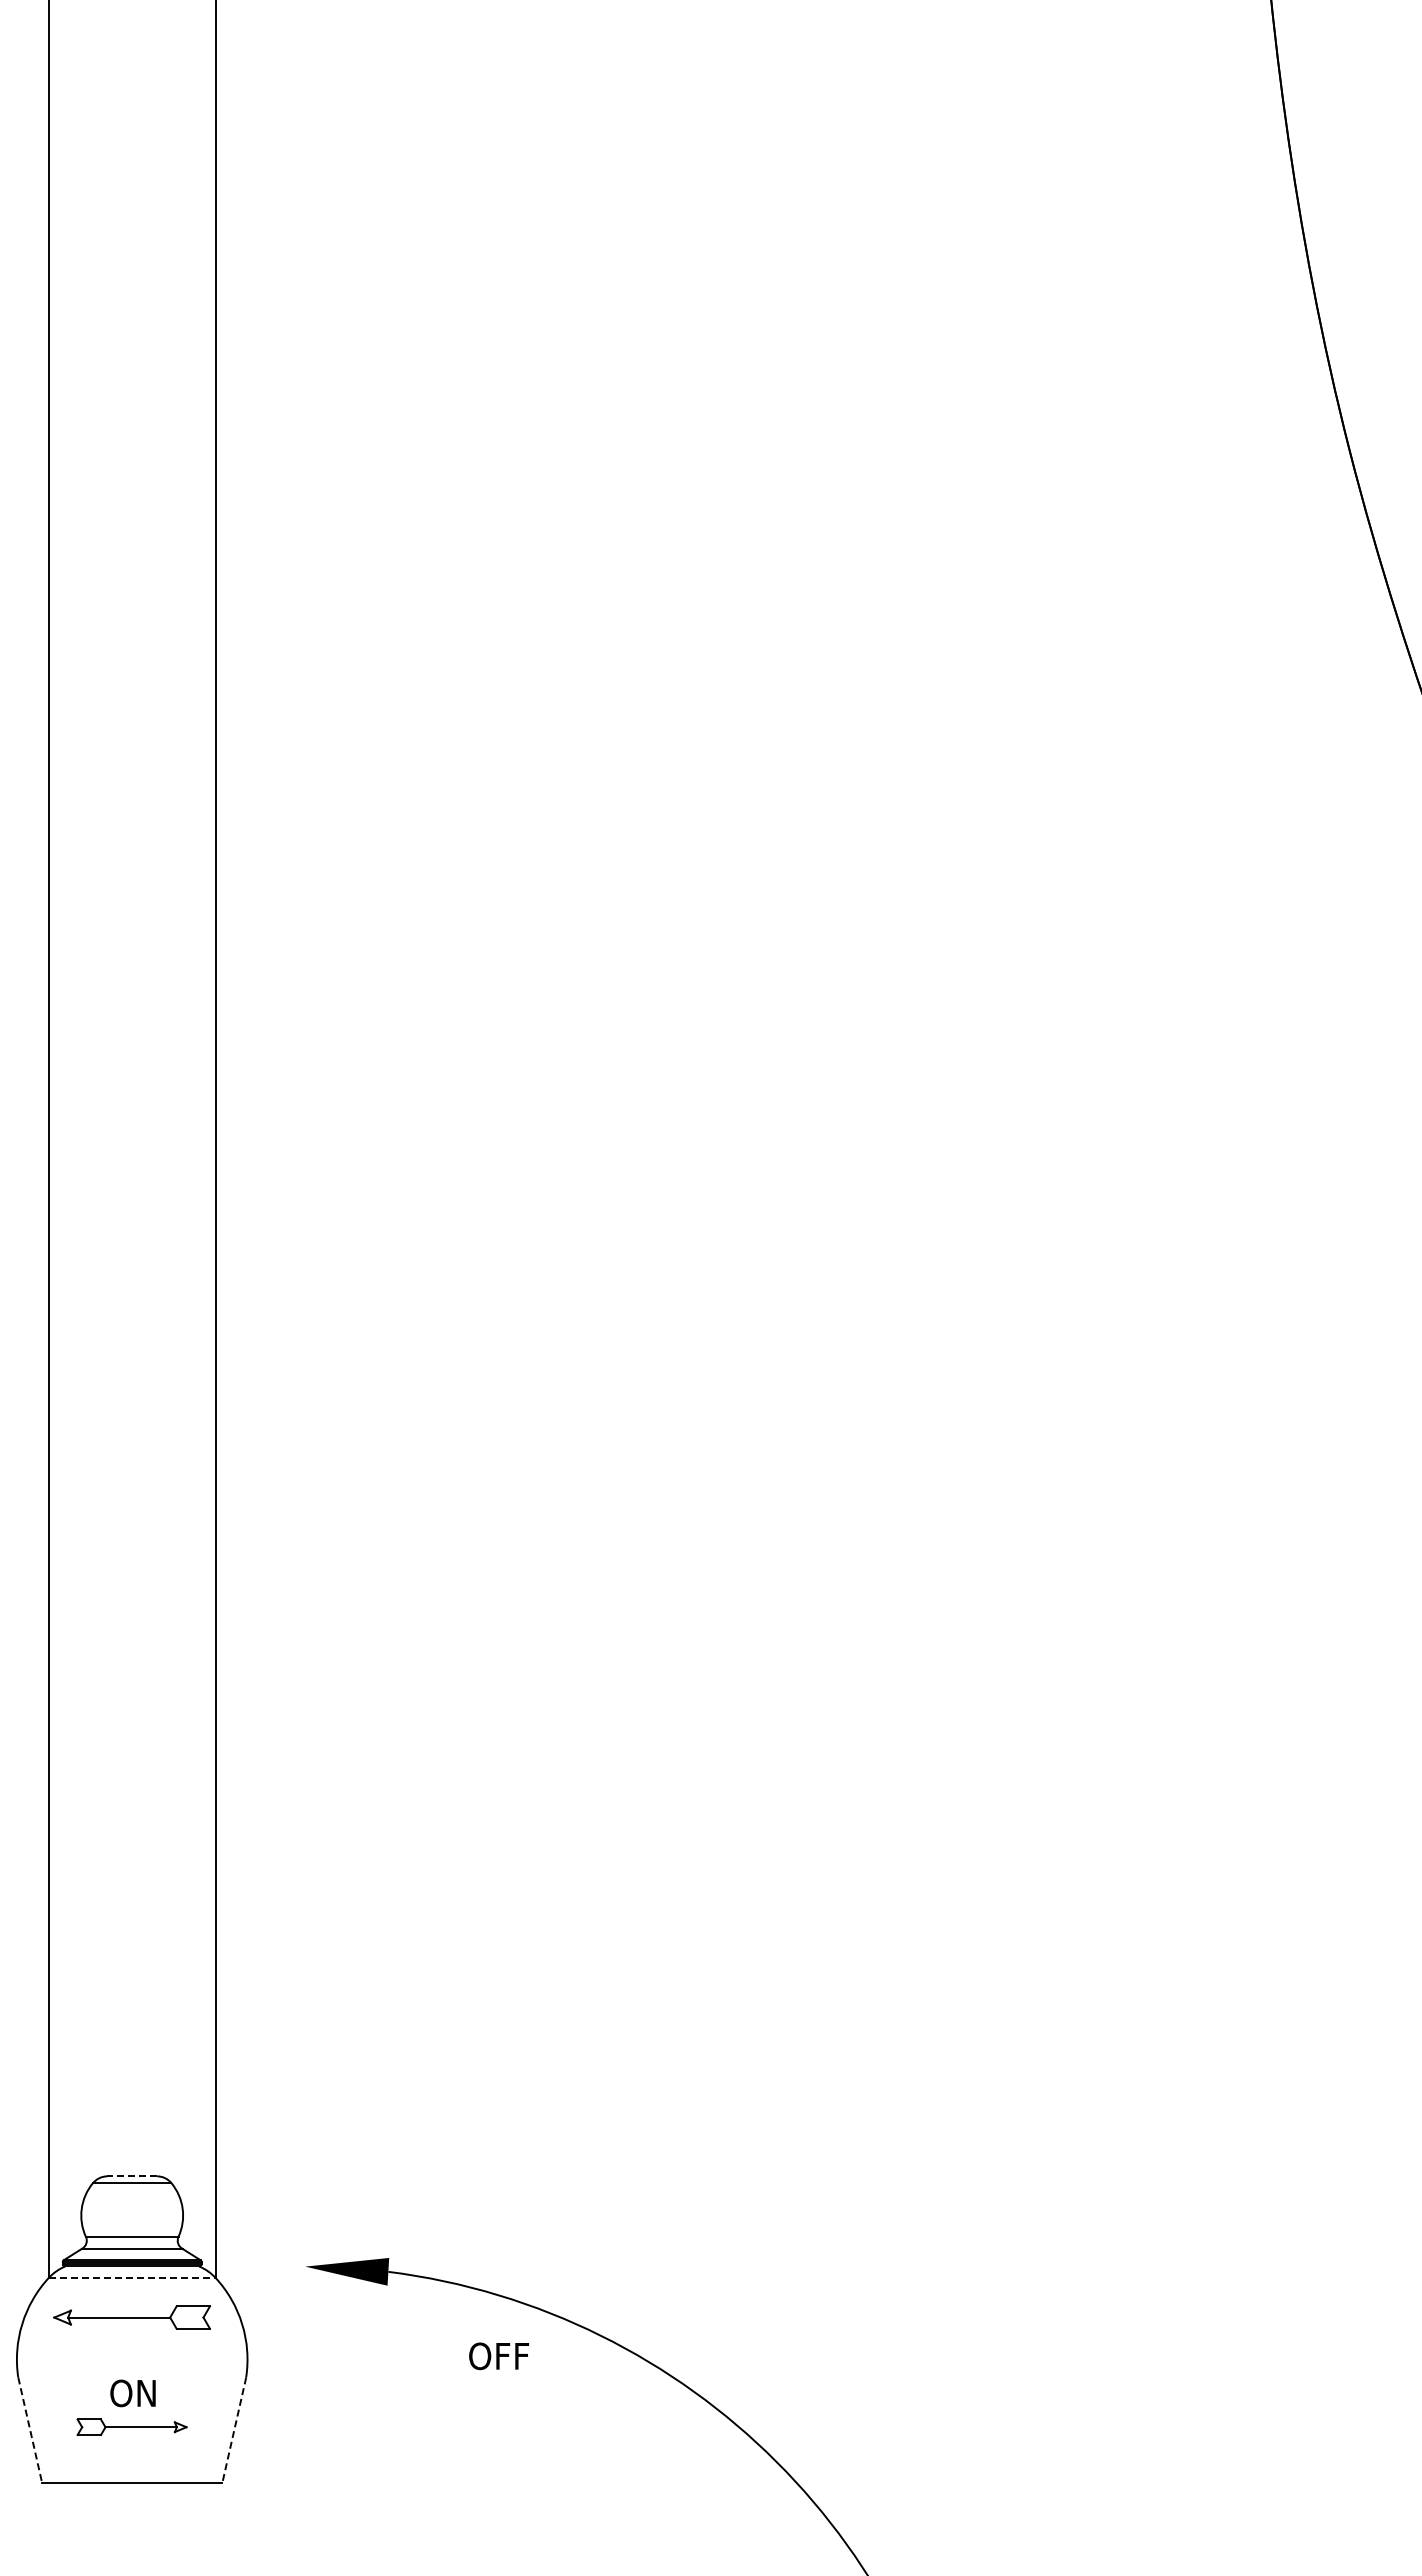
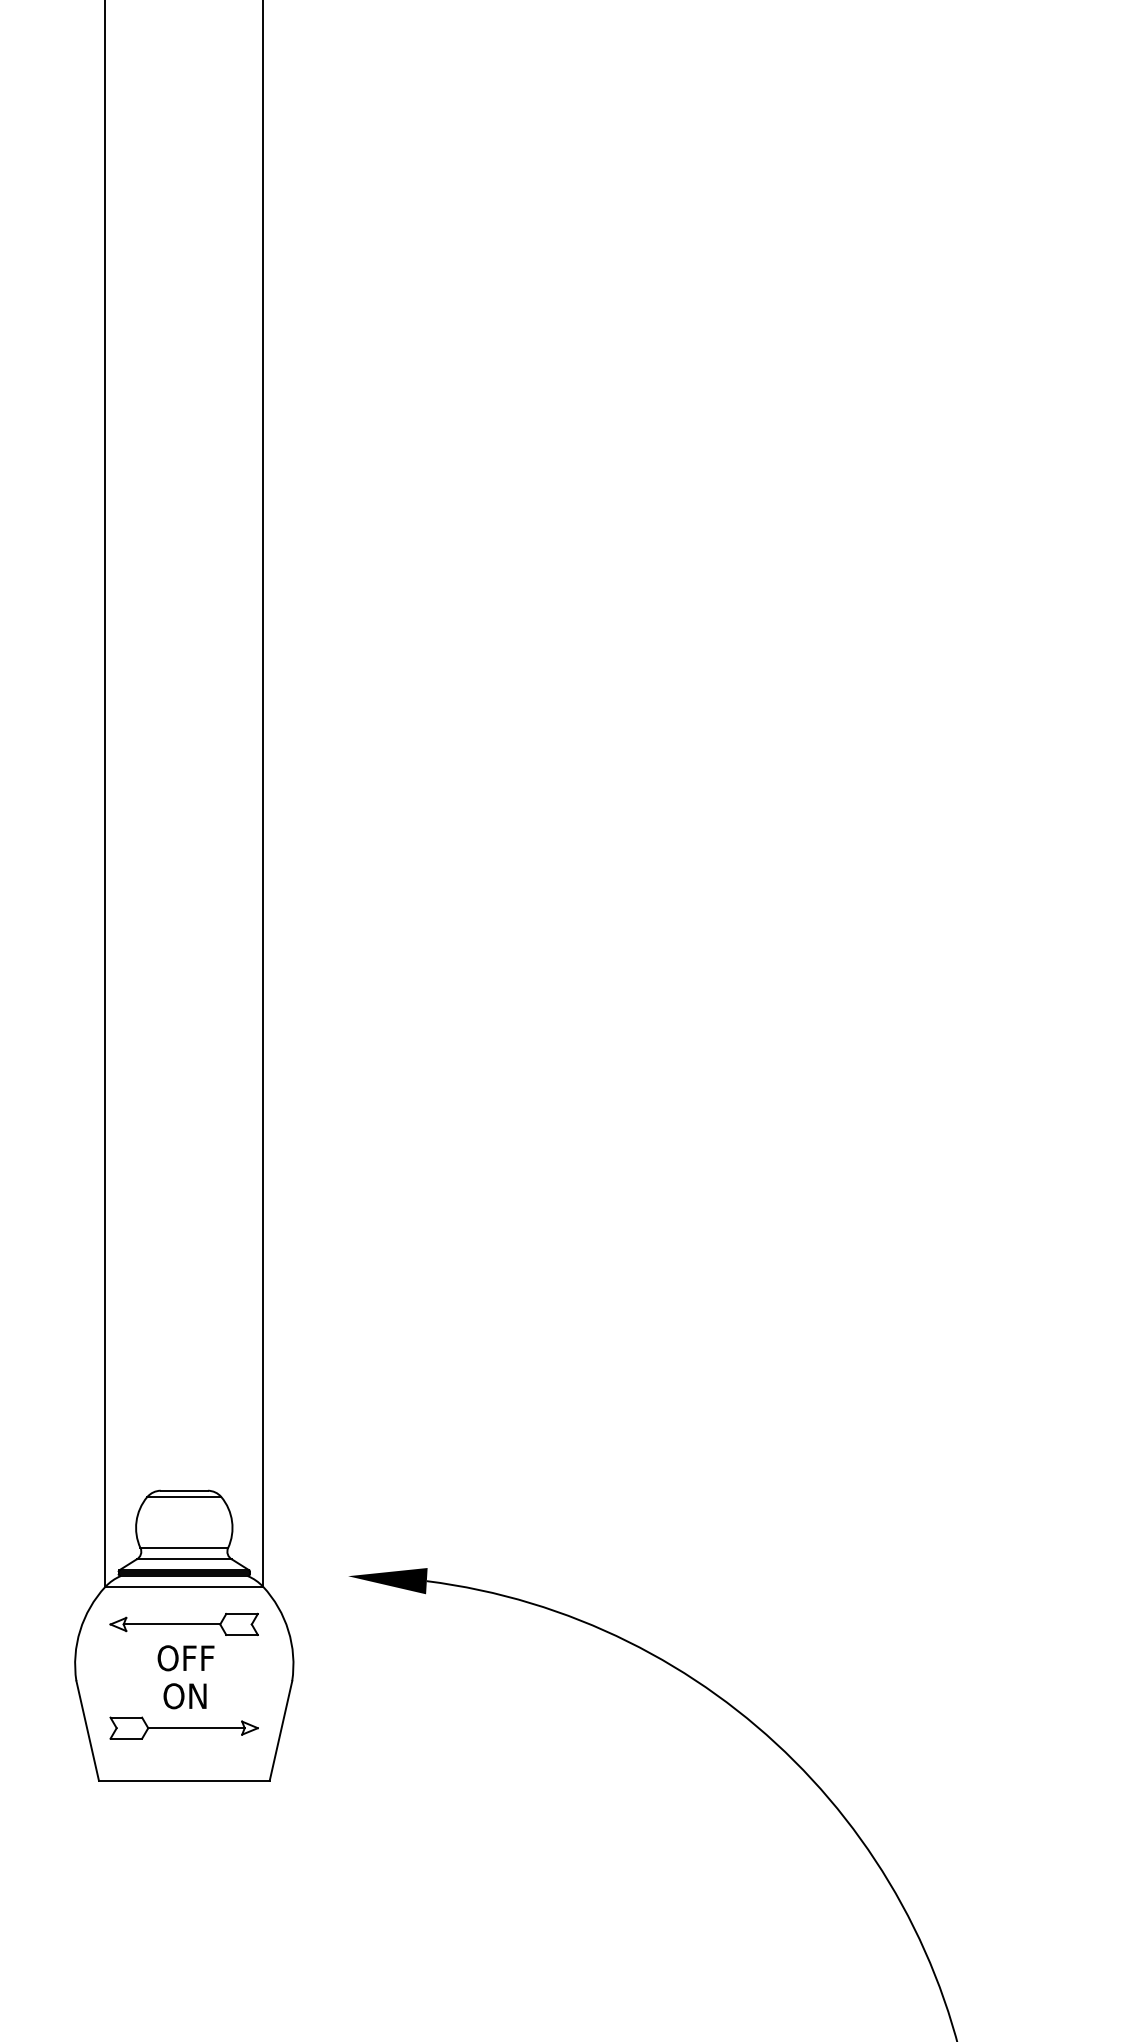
line: (132, 2176) -> (184, 1490), dashed -> solid
line: (132, 2277) -> (184, 1586), dashed -> solid
text: (498, 2356) -> (185, 1658), moved
part: (131, 2427) -> (183, 1728), size x1.43
line: (30, 2430) -> (88, 1731), dashed -> solid
line: (234, 2430) -> (281, 1731), dashed -> solid

